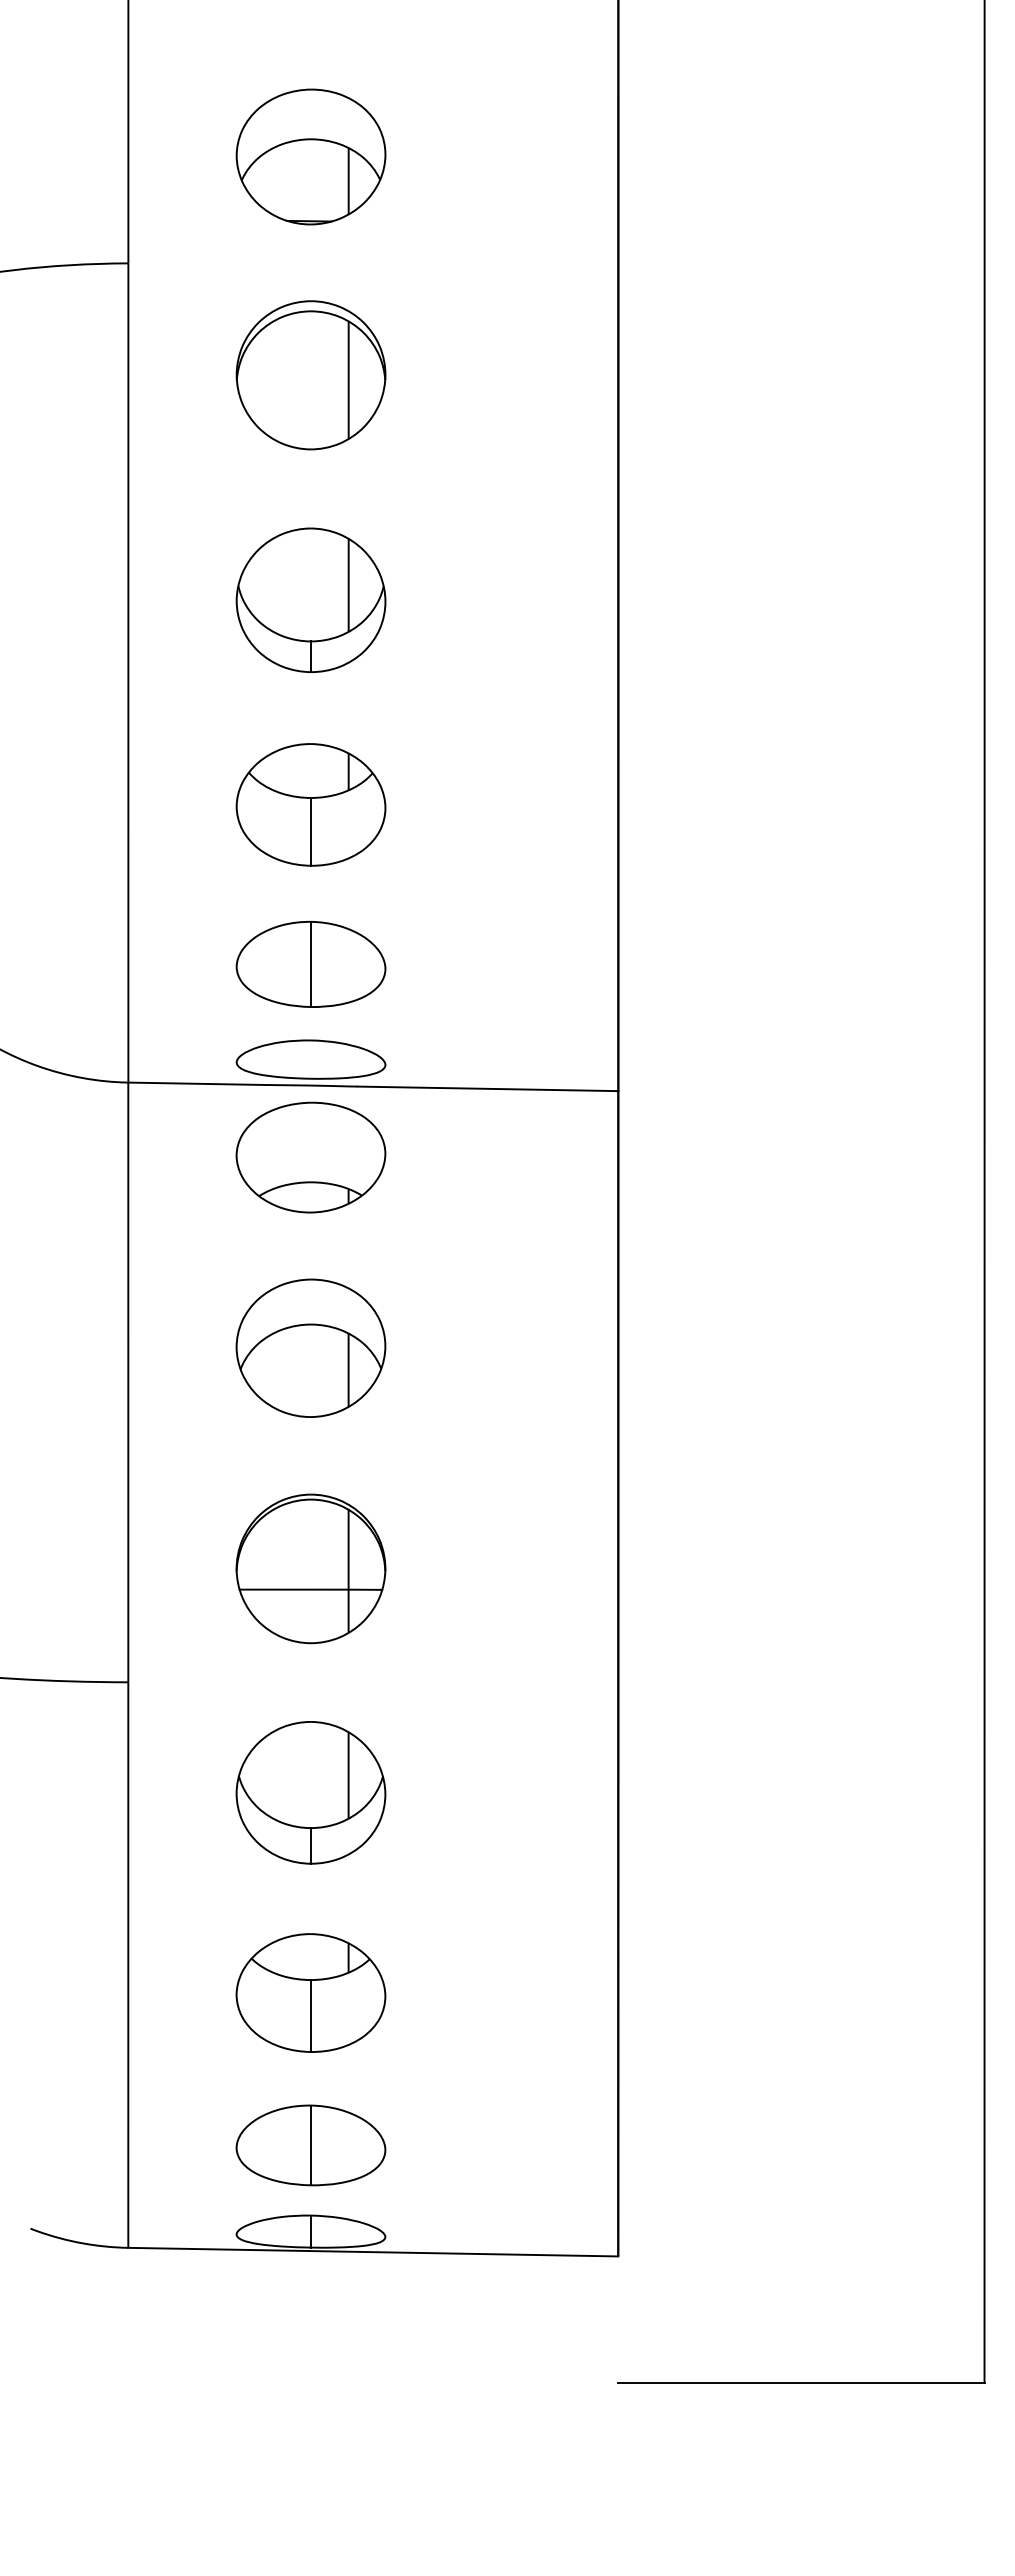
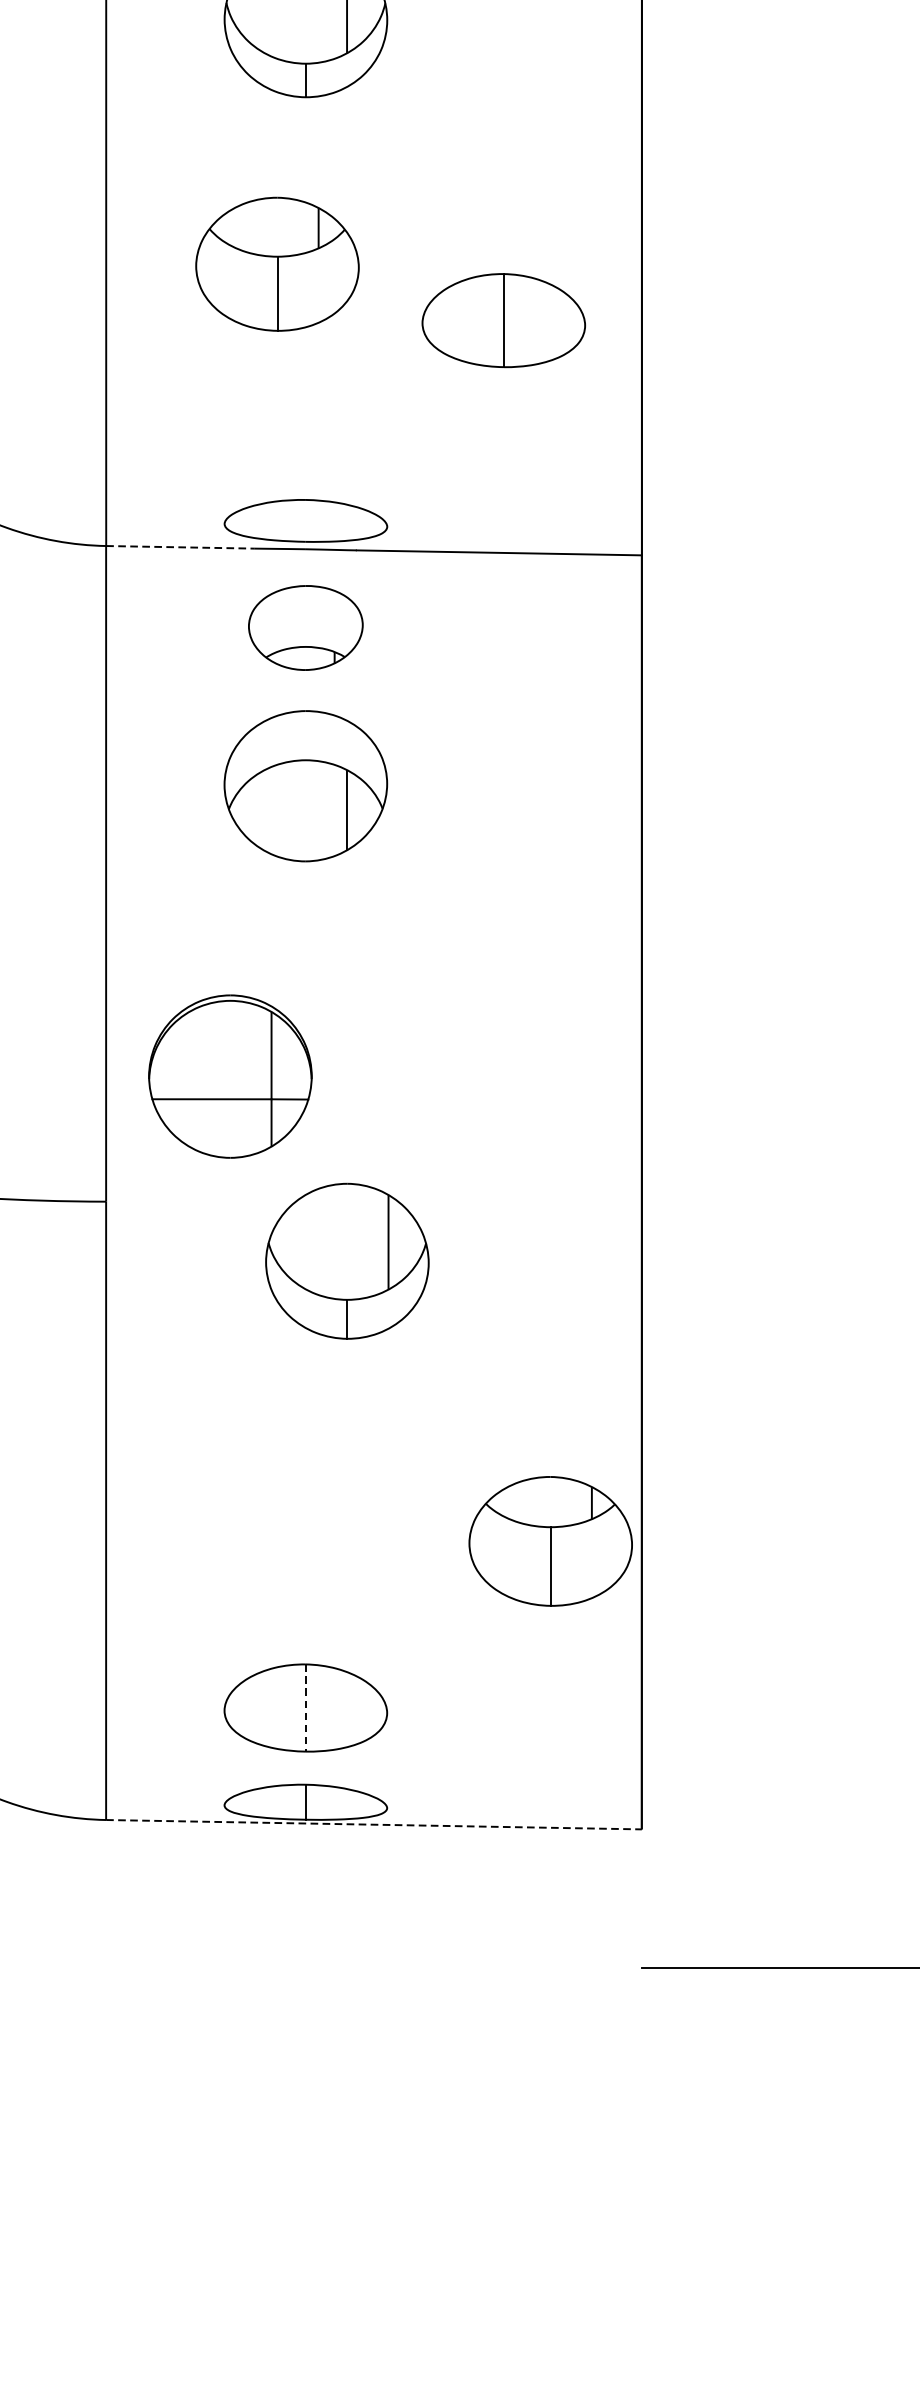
part: (310, 804) -> (276, 263), moved
part: (310, 964) -> (503, 320), moved
line: (196, 1083) -> (180, 547), solid -> dashed
part: (310, 1157) -> (305, 627), size x0.7
part: (310, 1347) -> (305, 785), moved
part: (310, 1568) -> (229, 1076), moved
part: (310, 1792) -> (346, 1260), moved
part: (310, 1992) -> (550, 1540), moved
line: (310, 2145) -> (305, 1708), solid -> dashed
line: (373, 2252) -> (374, 1825), solid -> dashed

